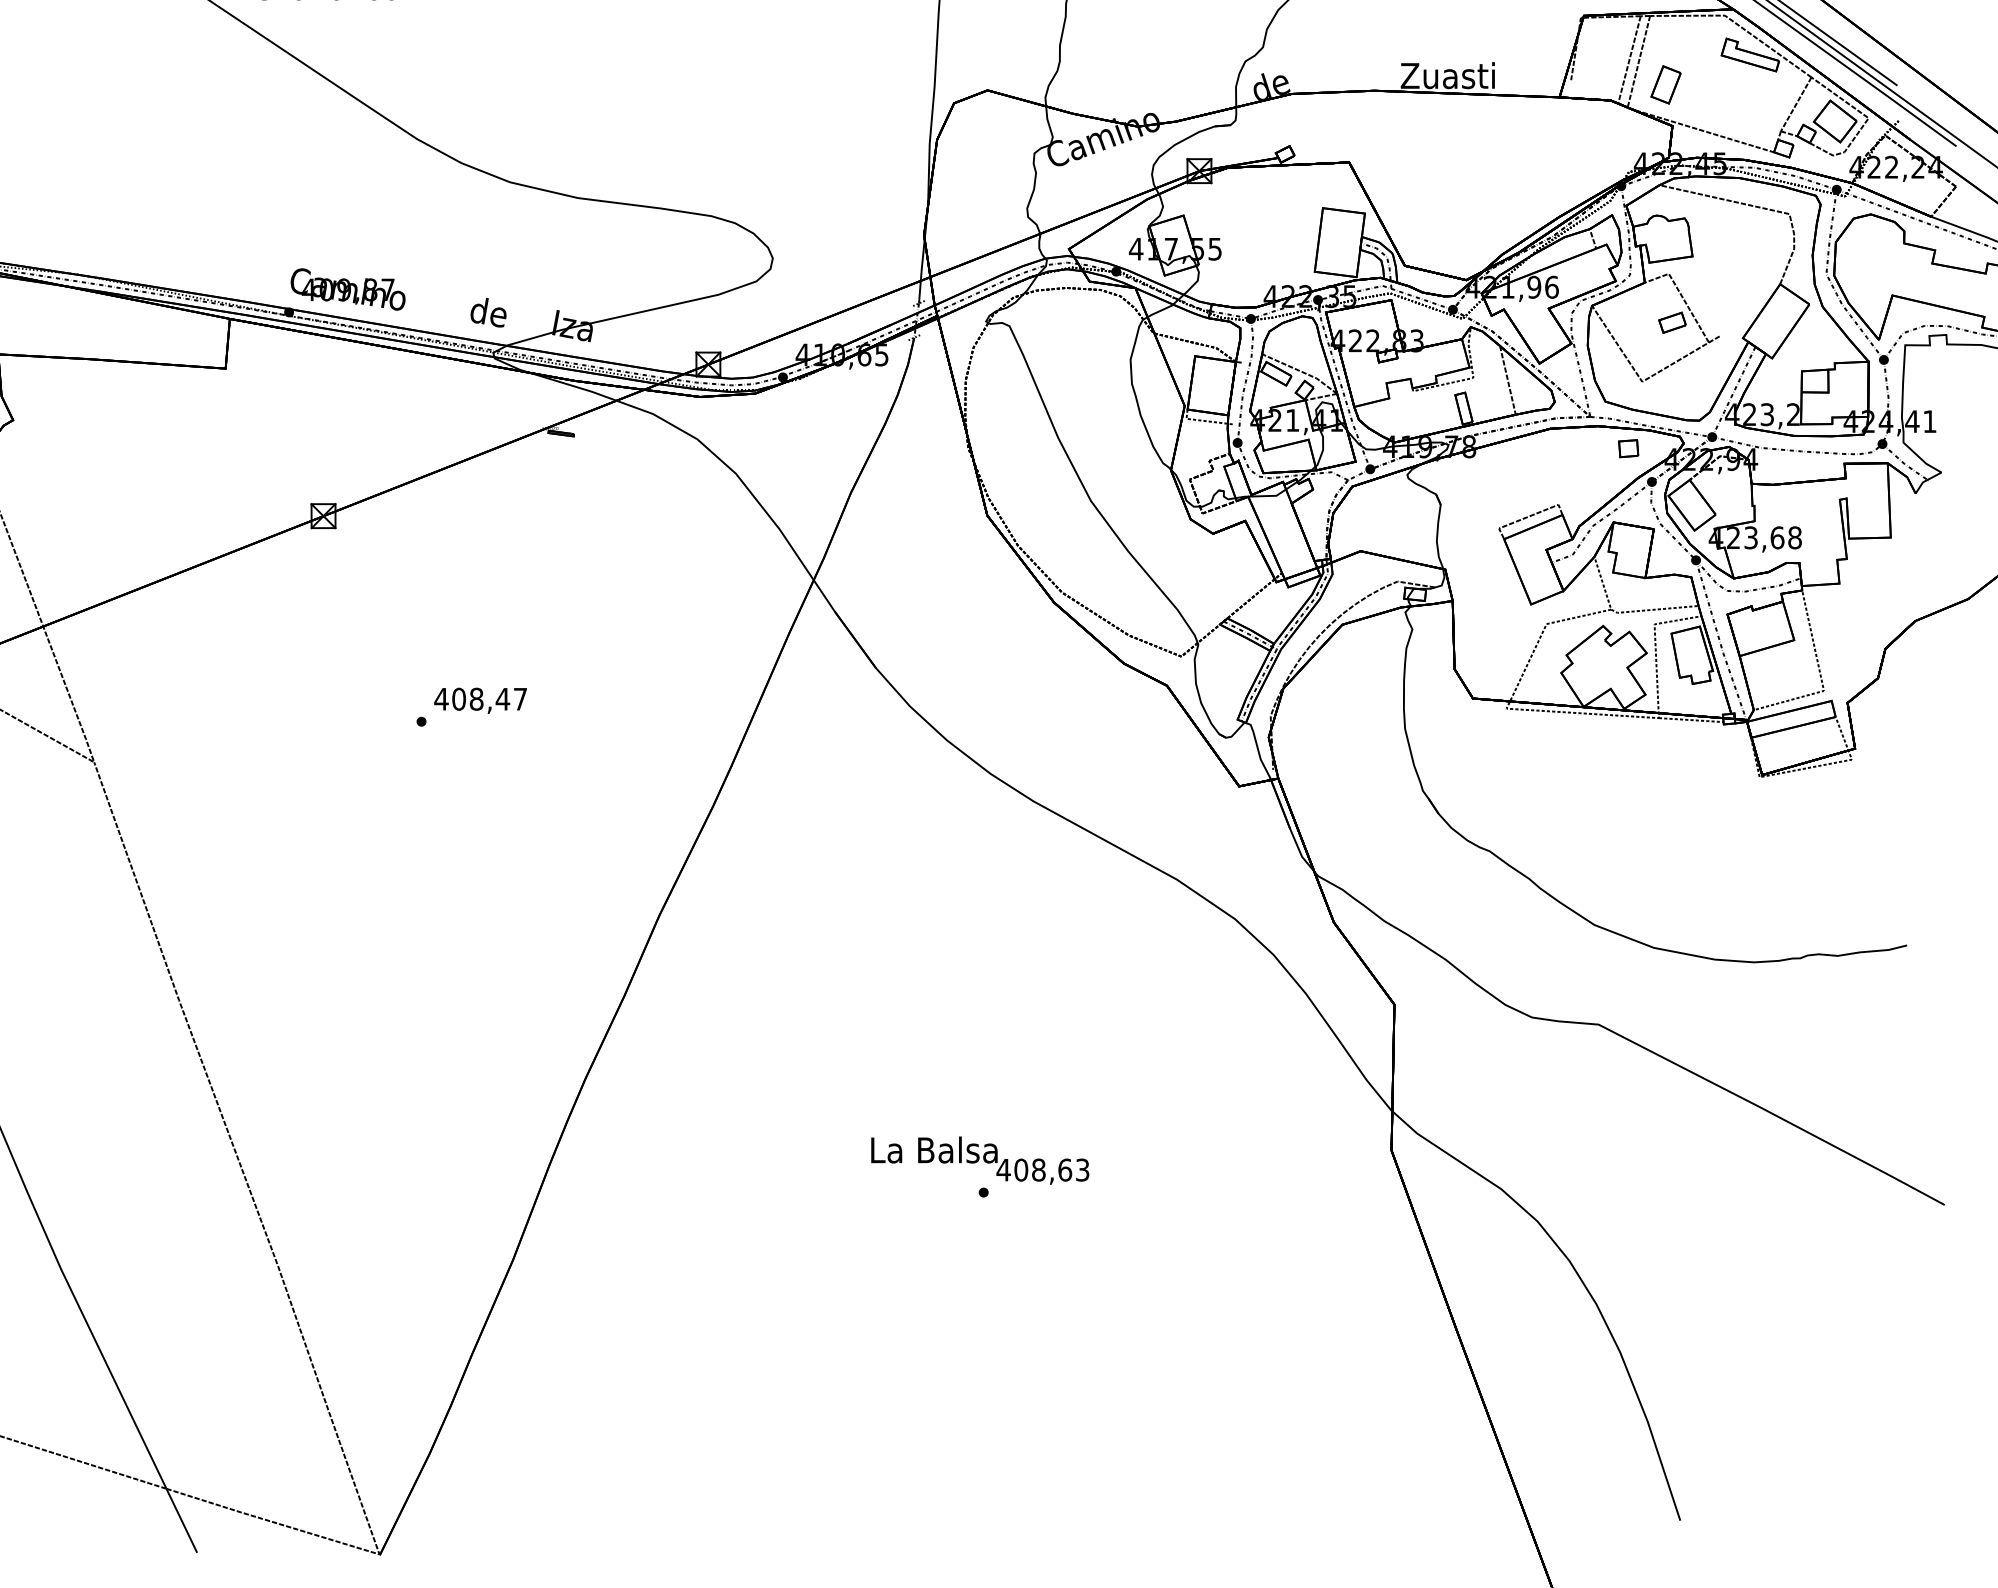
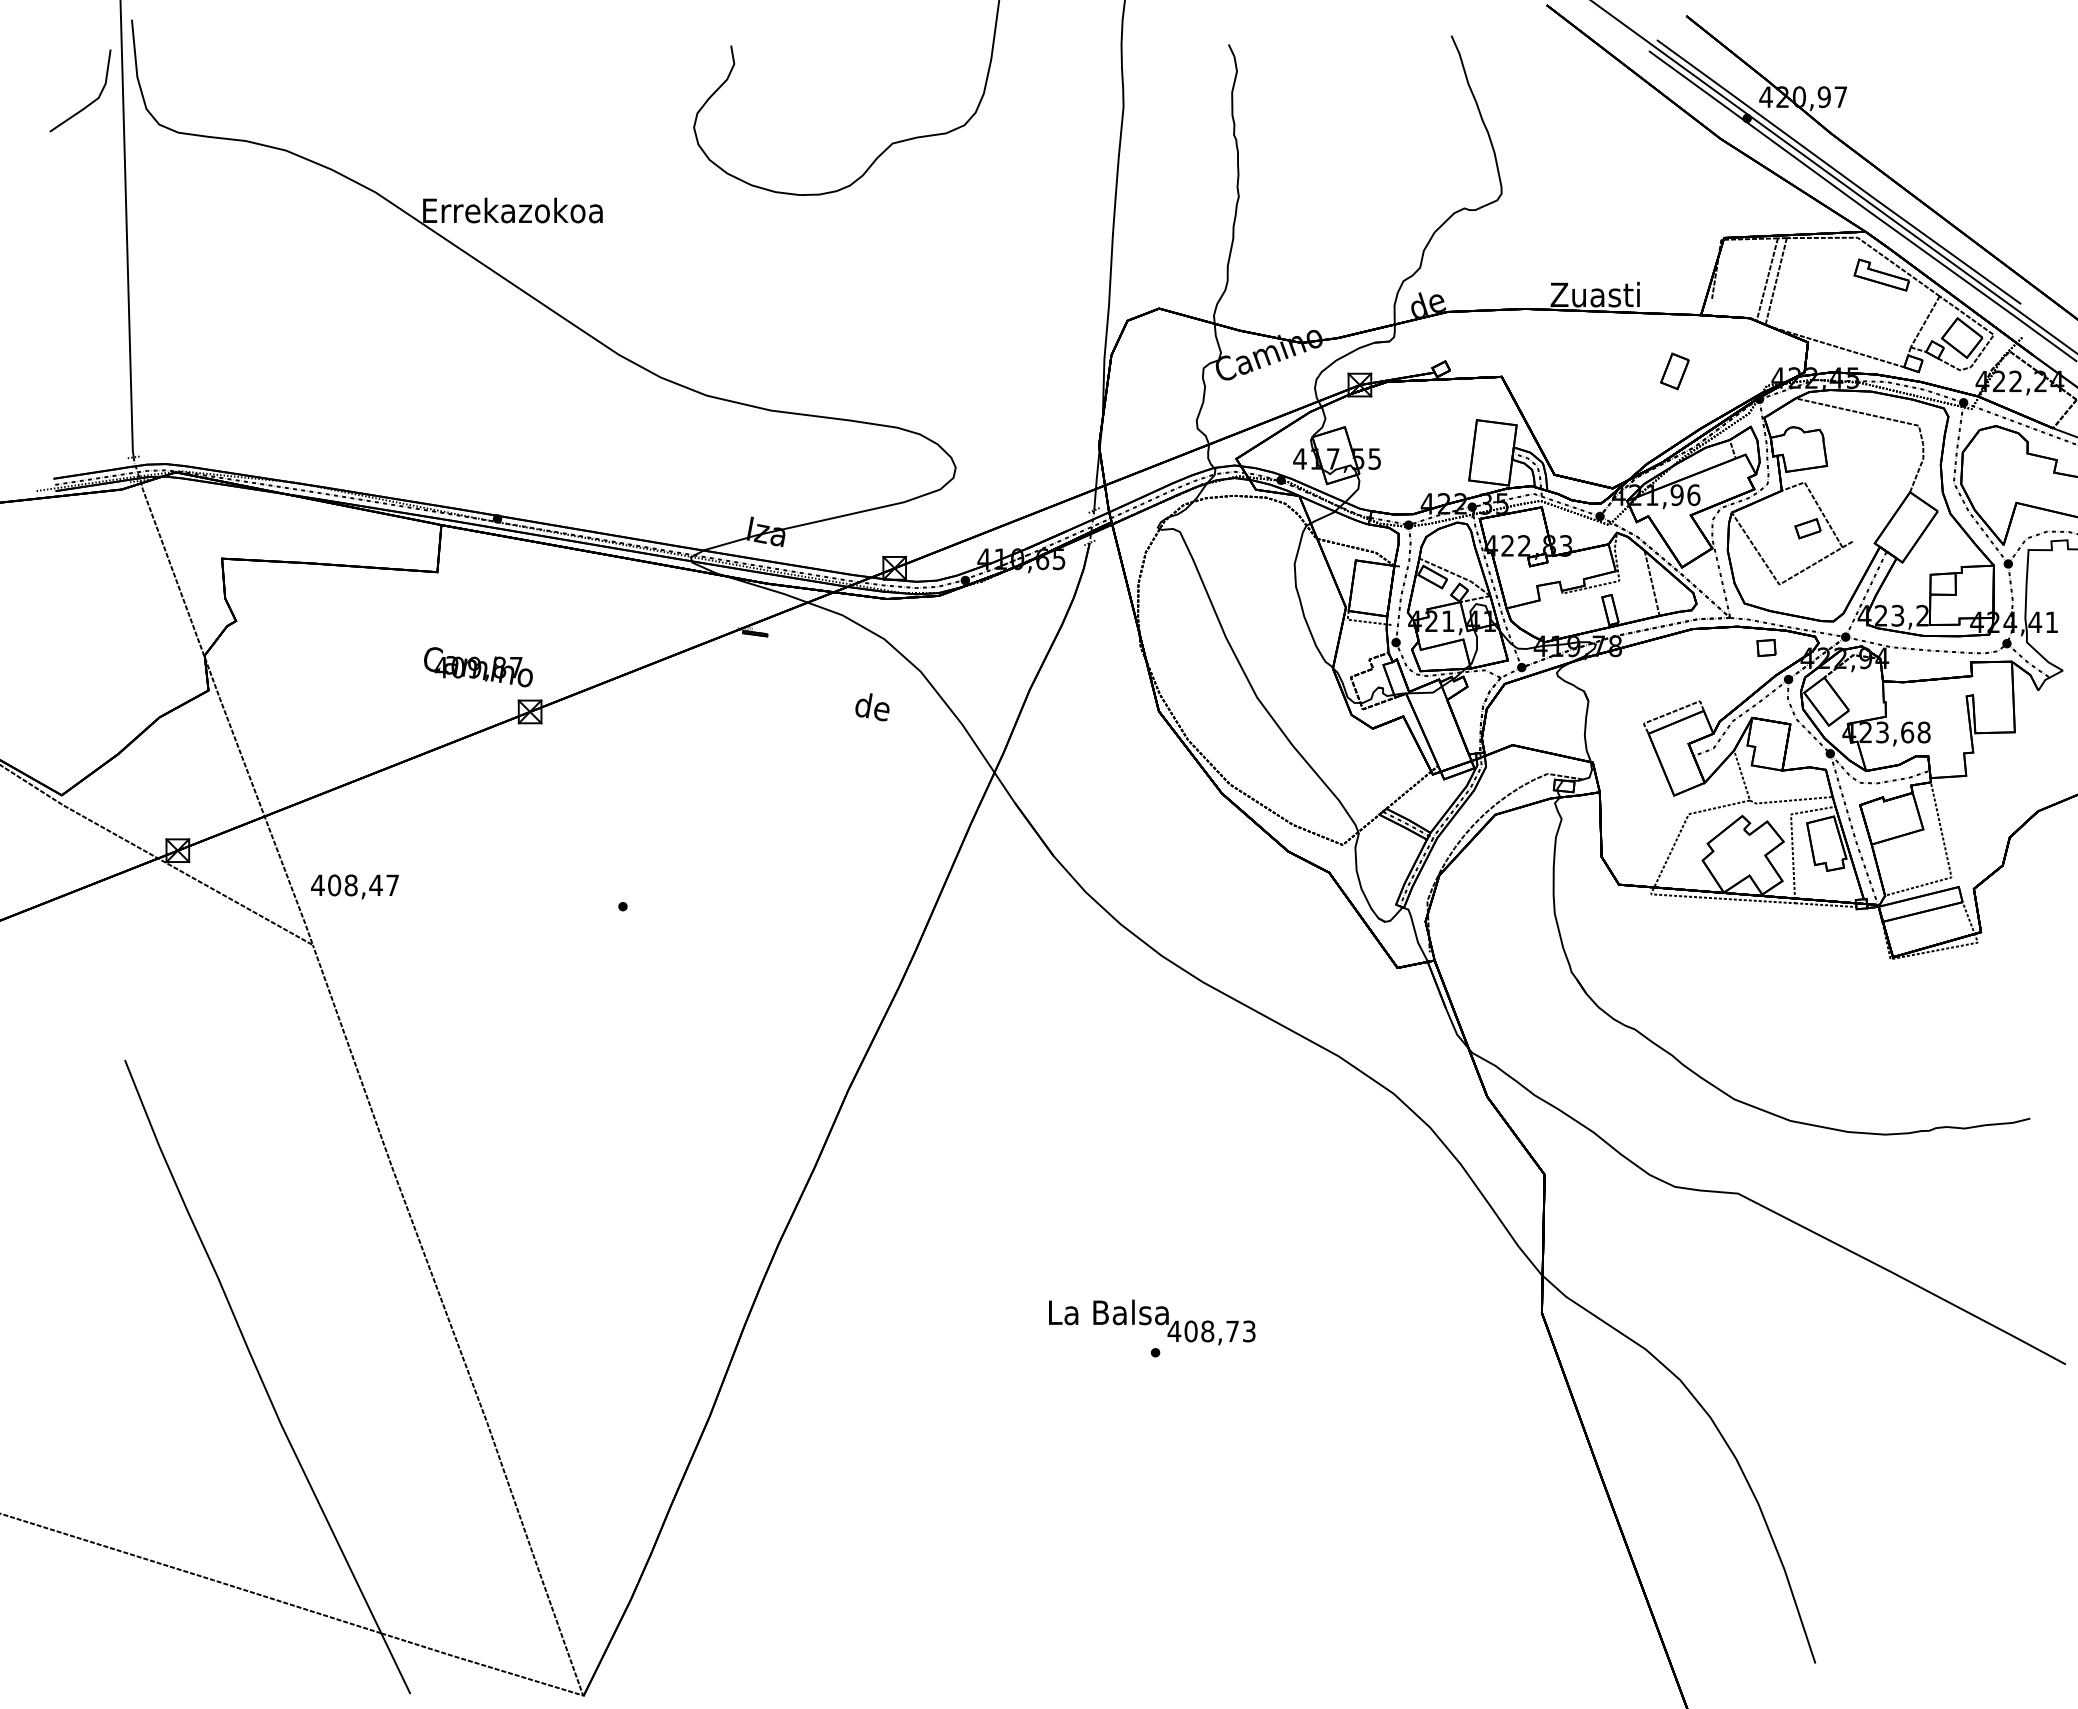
part: (1665, 85) -> (1674, 371), moved
text: (348, 289) -> (478, 667), moved
text: (488, 313) -> (872, 707), moved
text: (480, 700) -> (354, 886), moved
text: (1064, 1170) -> (1232, 1331), 408,63 -> 408,73

